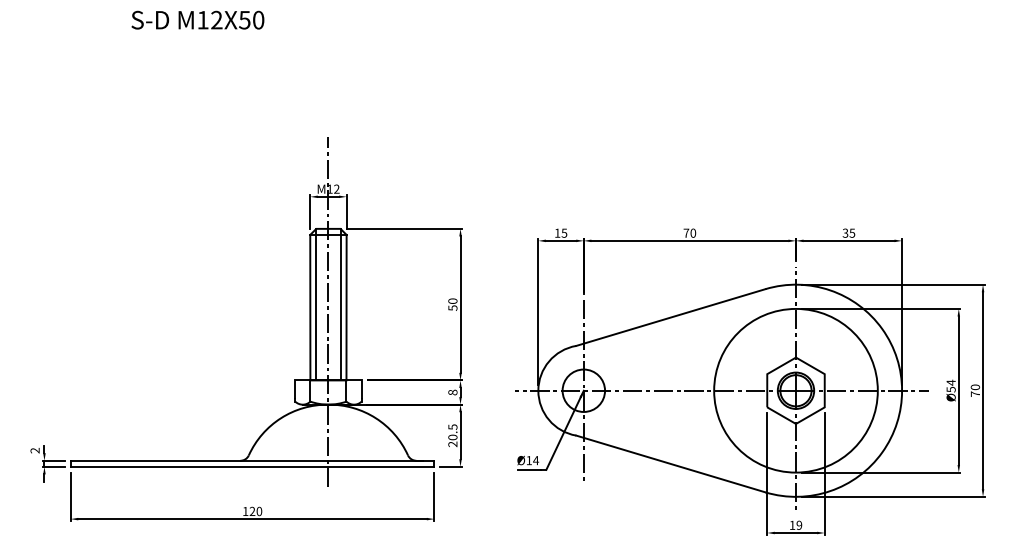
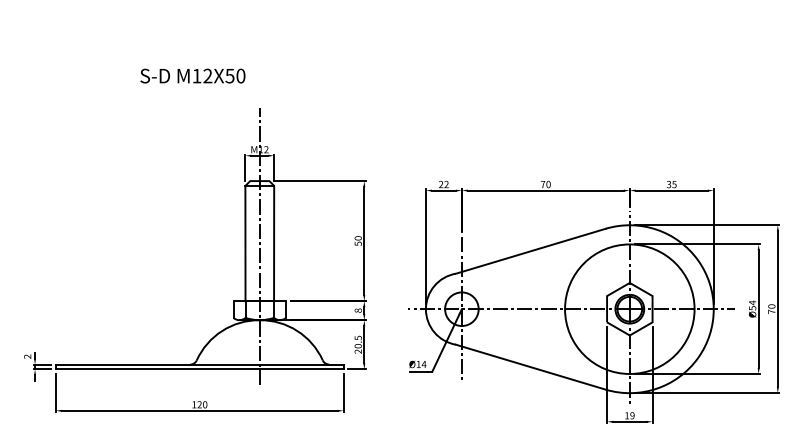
text: (197, 19) -> (192, 75), moved
text: (560, 232) -> (443, 183), 15 -> 22
line: (316, 304) -> (250, 240), removed
line: (340, 304) -> (269, 240), removed

